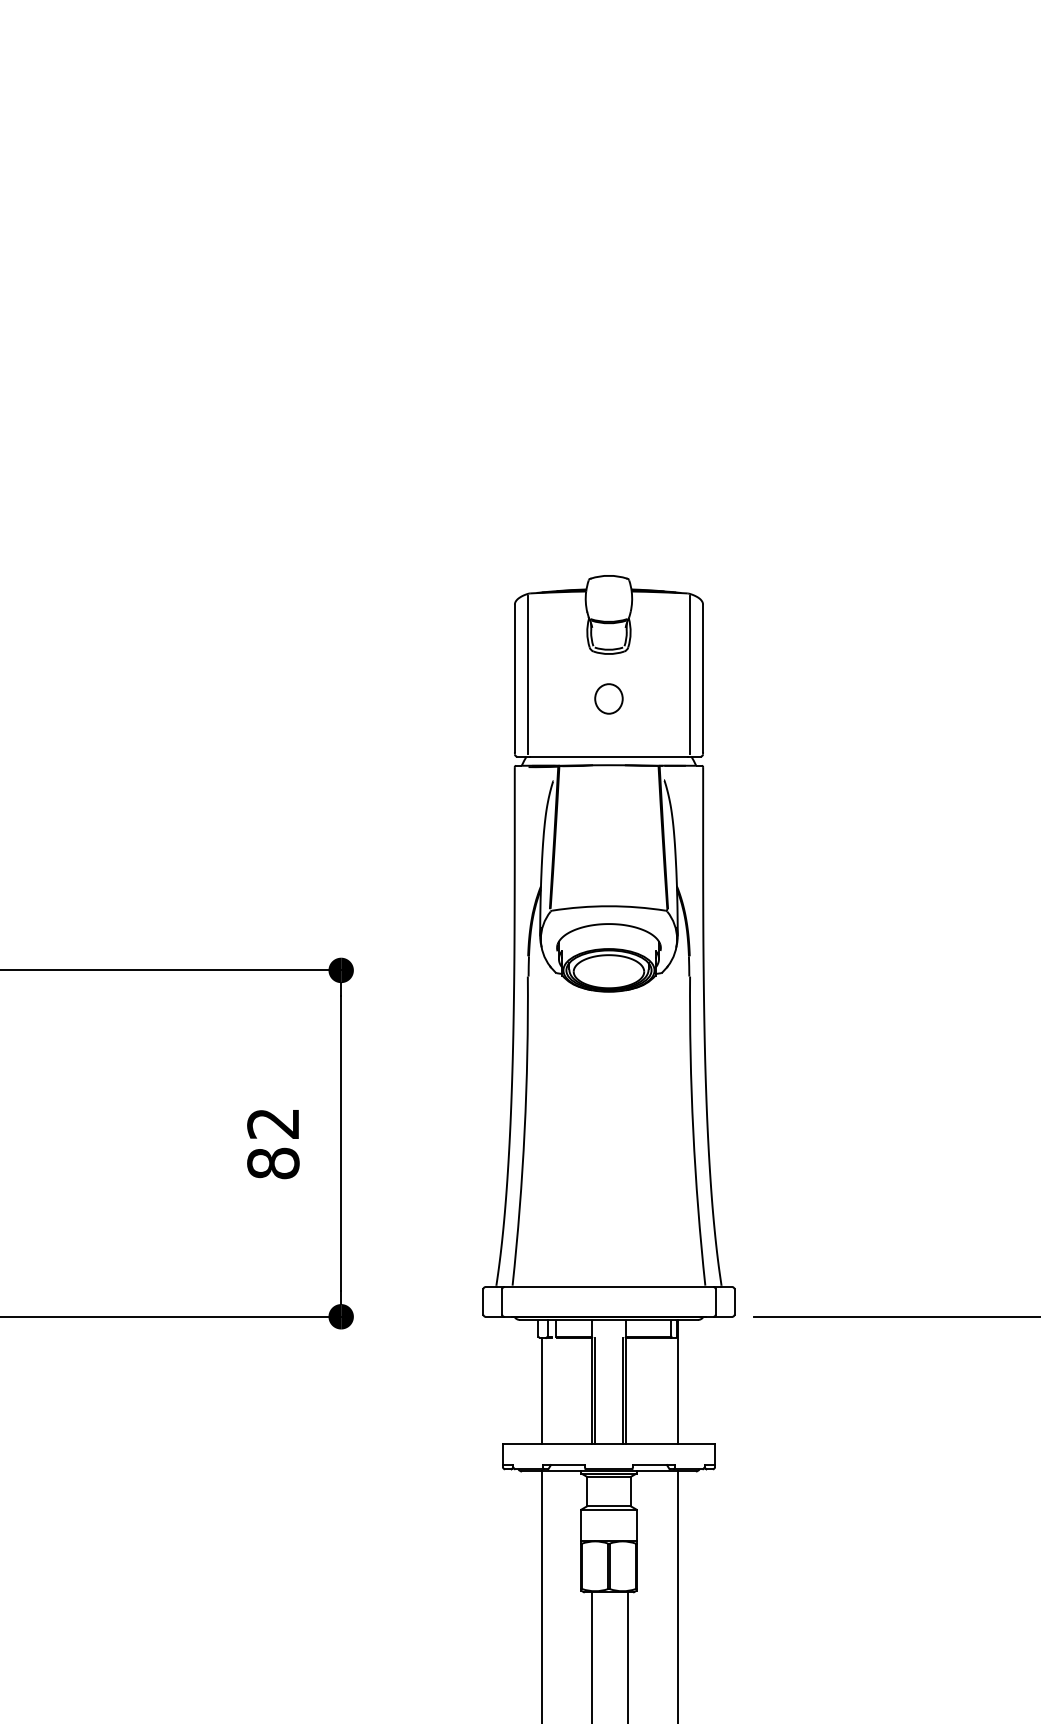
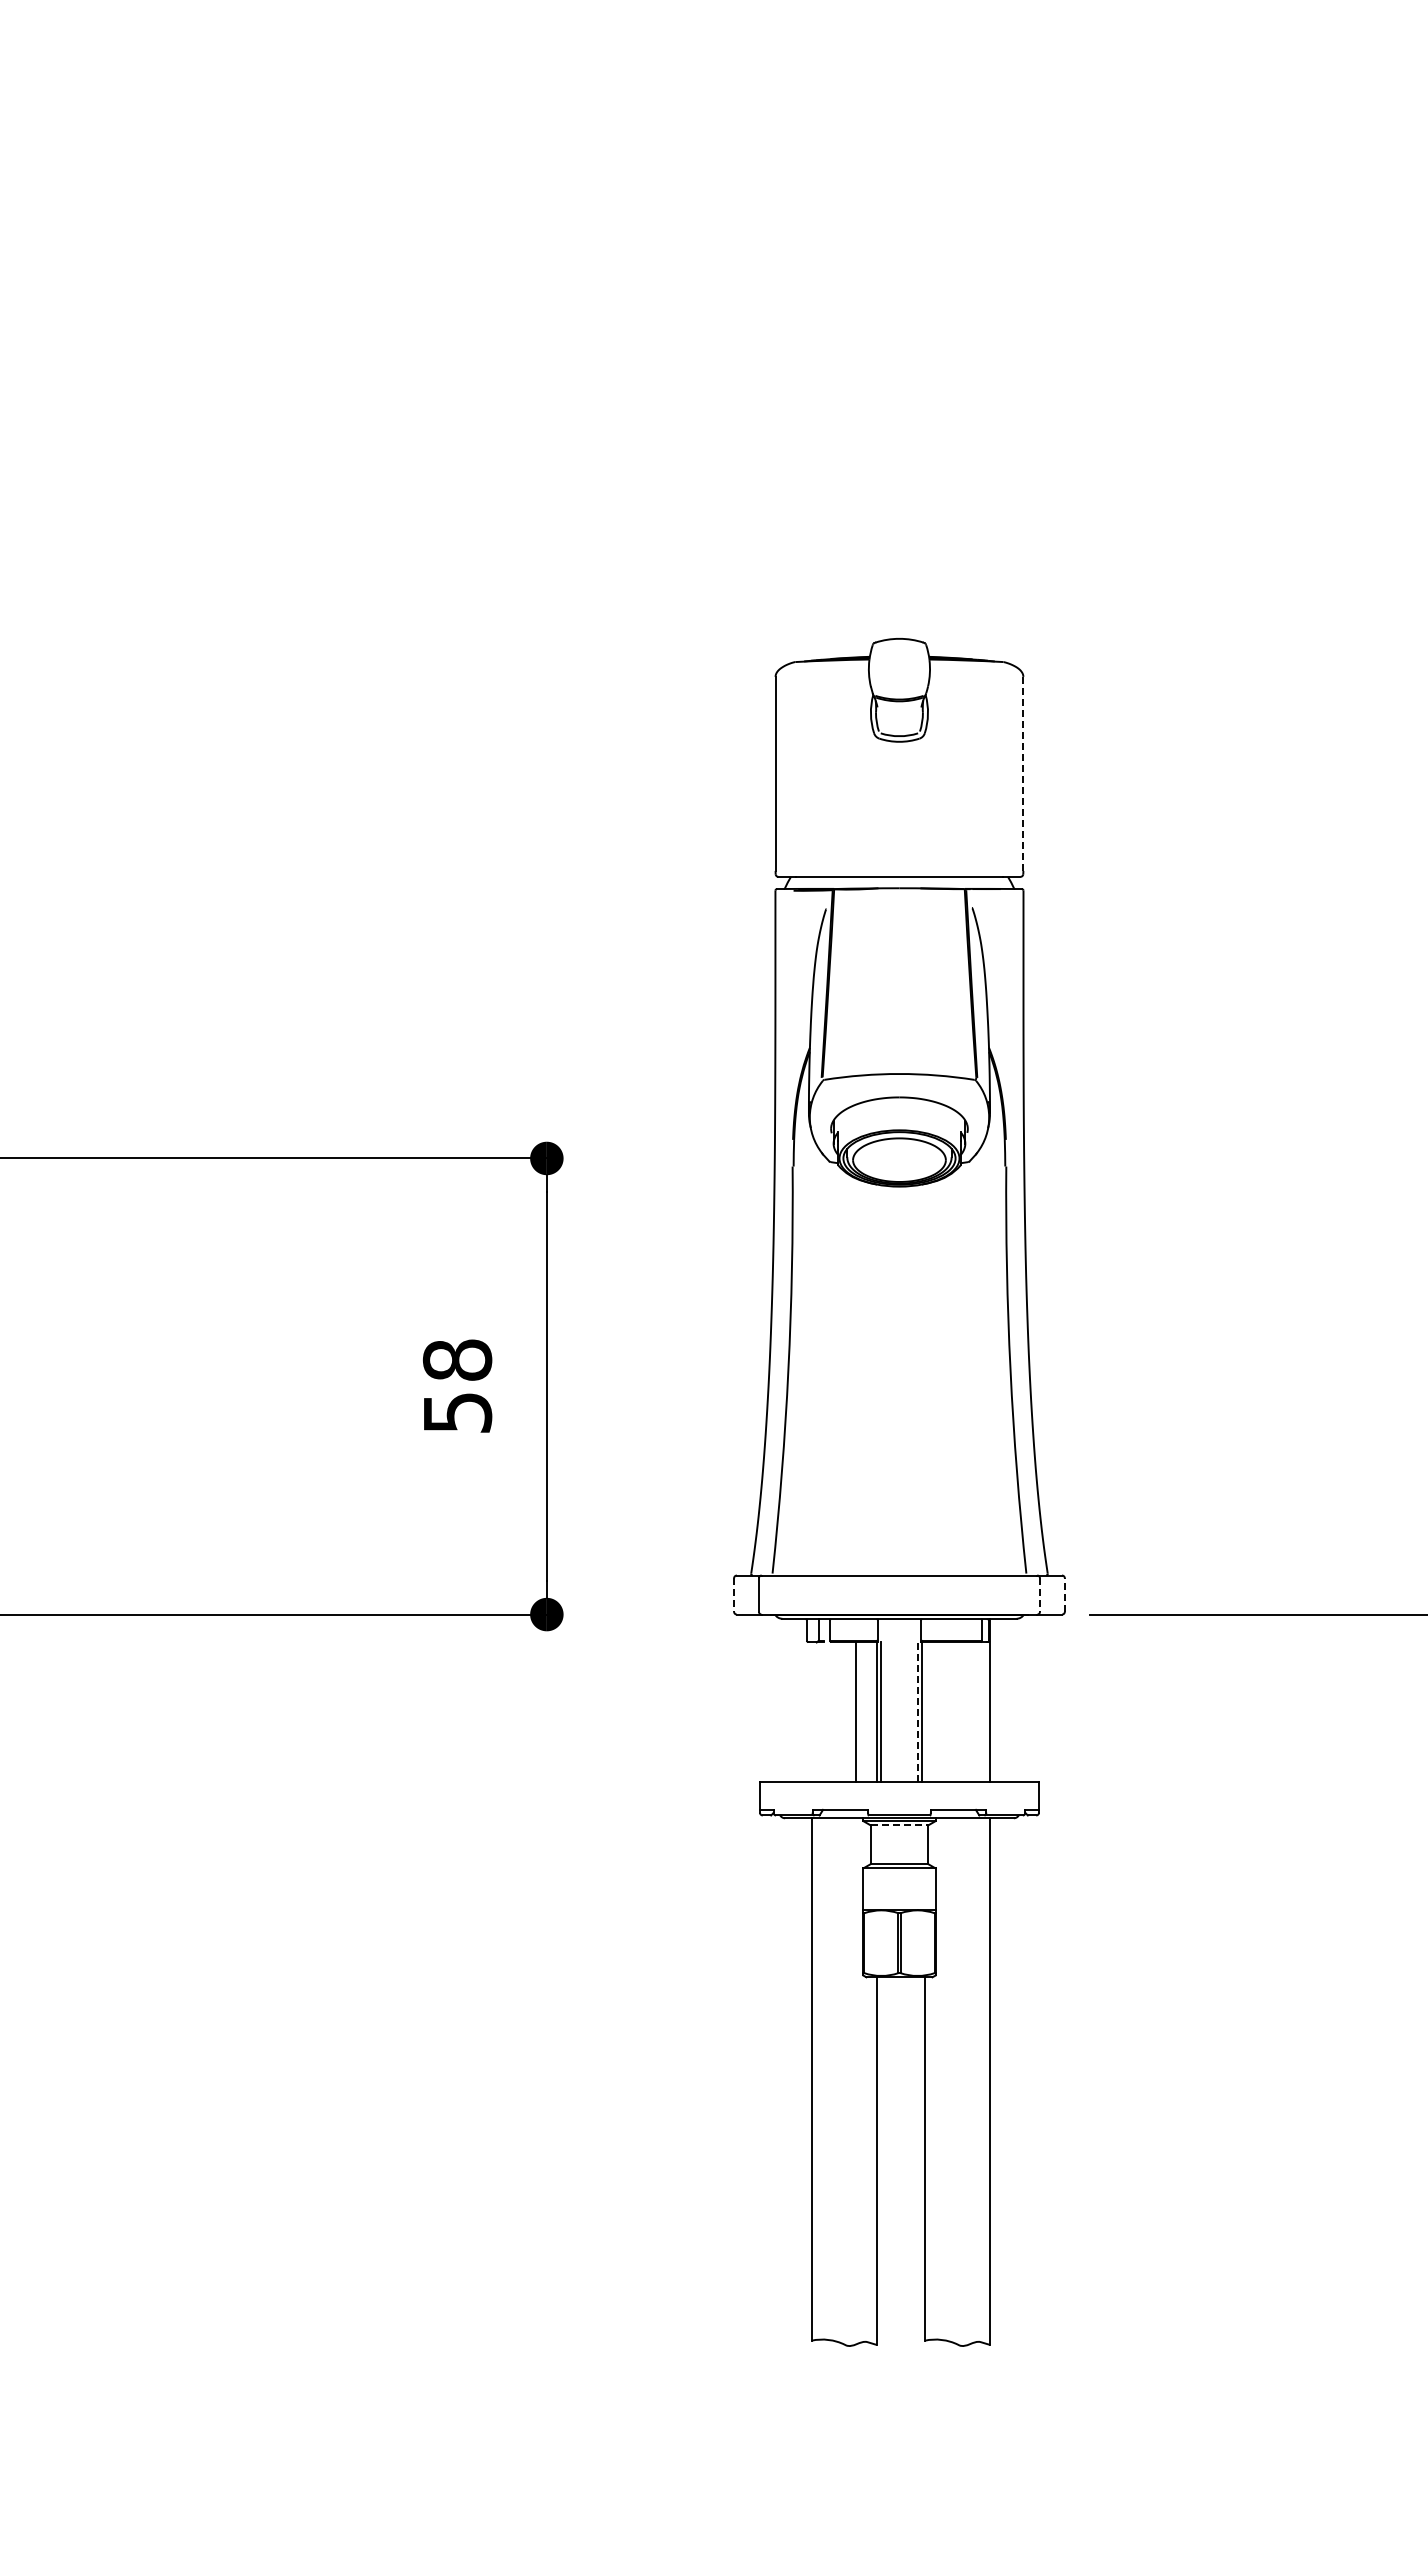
line: (528, 675) -> (793, 769), removed
line: (689, 675) -> (1005, 769), removed
line: (703, 678) -> (1023, 773), solid -> dashed
part: (608, 698) -> (899, 800), removed
text: (273, 1143) -> (457, 1386), 82 -> 58
line: (483, 1302) -> (734, 1595), solid -> dashed
line: (715, 1302) -> (1039, 1595), solid -> dashed
line: (734, 1302) -> (1064, 1595), solid -> dashed
line: (542, 1390) -> (855, 1711), moved
line: (622, 1391) -> (917, 1712), solid -> dashed
line: (608, 1476) -> (899, 1825), solid -> dashed

